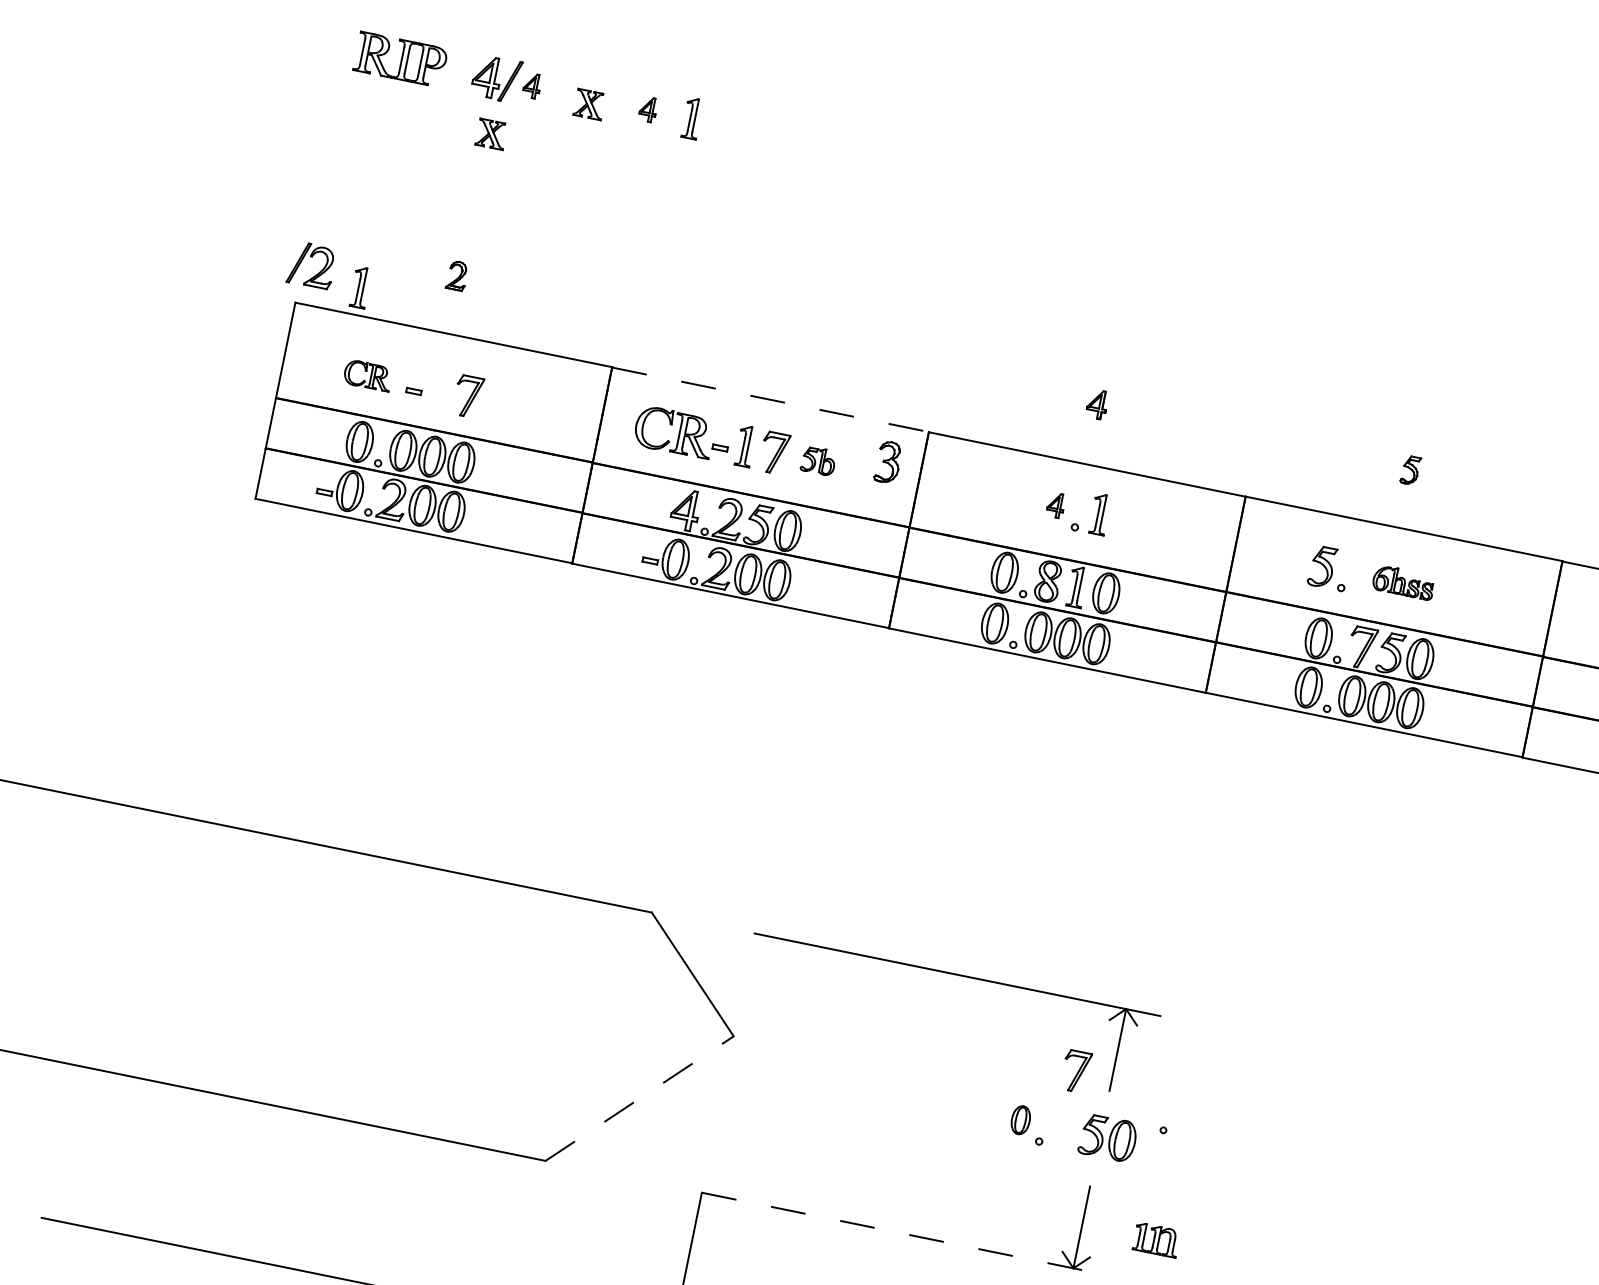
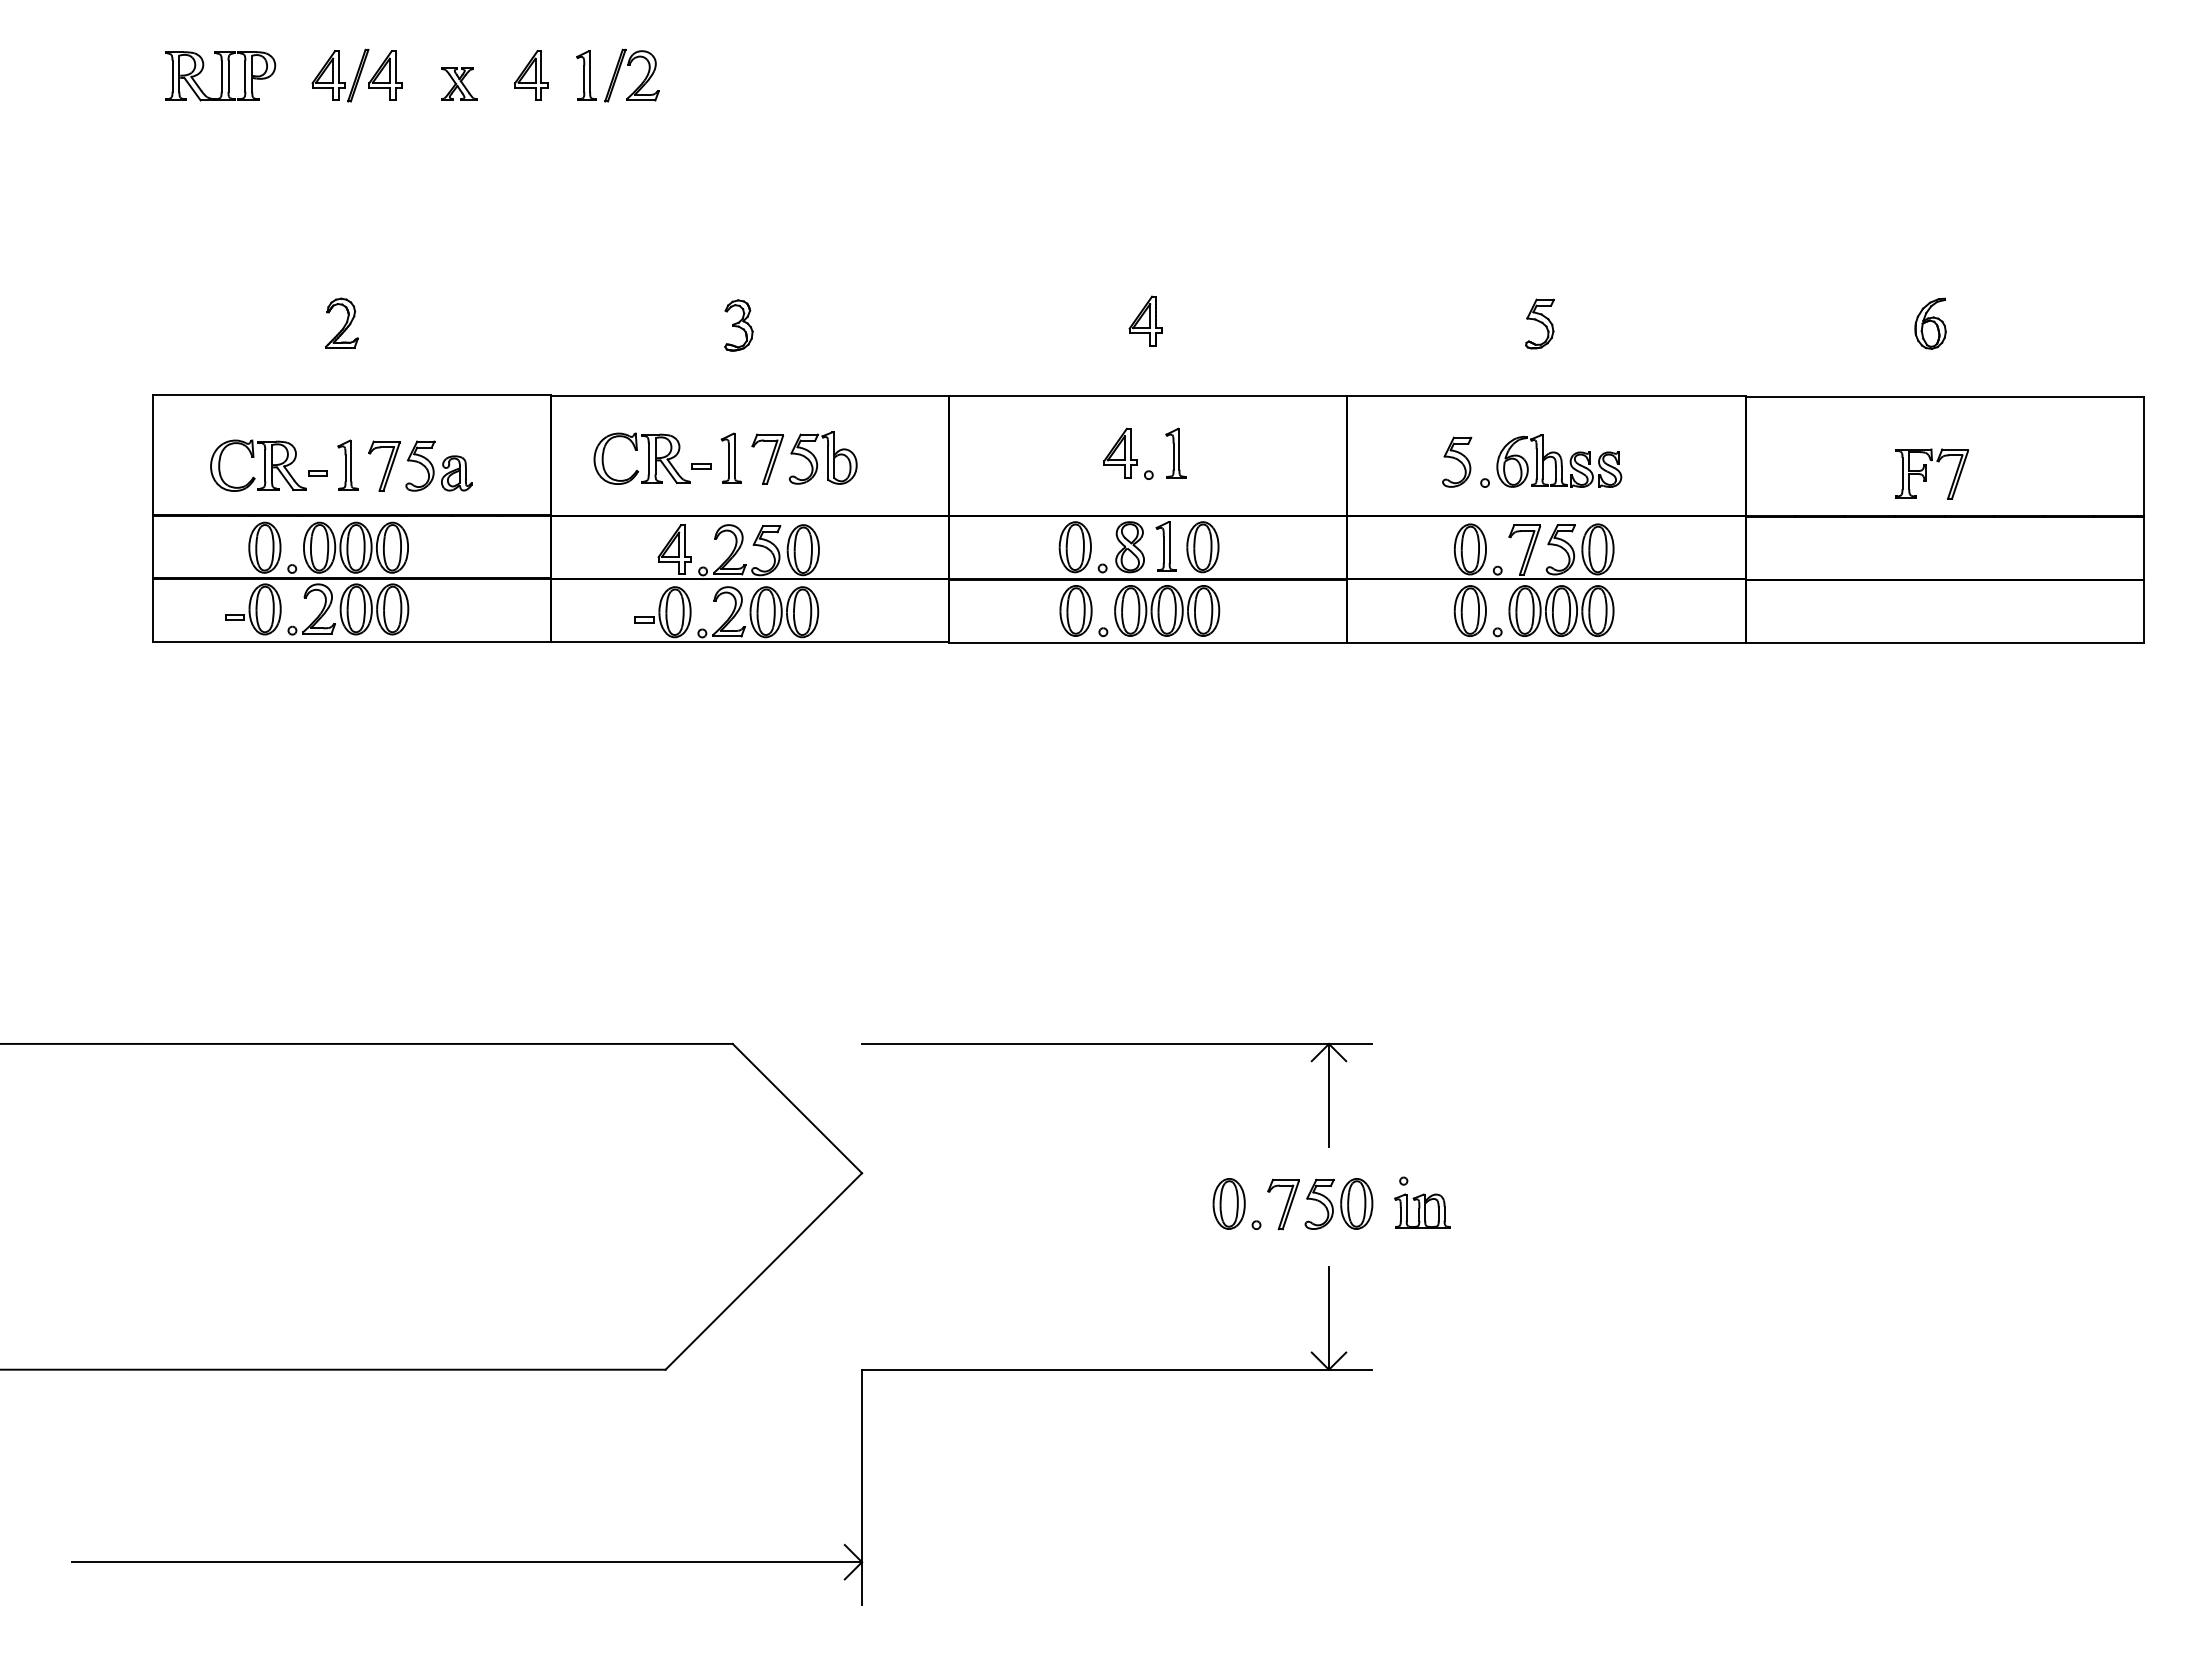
part: (532, 85) -> (385, 75), size x1.67
part: (648, 109) -> (531, 75), size x1.67
part: (491, 133) -> (348, 143), removed
part: (312, 257) -> (630, 65), moved
part: (457, 275) -> (341, 322), size x1.43
part: (360, 286) -> (347, 464), moved
part: (368, 375) -> (258, 465), size x1.67
line: (770, 399) -> (750, 395), dashed -> solid
part: (1097, 403) -> (1145, 320), size x1.43
part: (511, 404) -> (438, 465), added
part: (818, 460) -> (823, 457), size x1.67
part: (888, 462) -> (738, 325), moved
part: (1410, 469) -> (1539, 323), size x1.43
part: (1056, 504) -> (1120, 452), size x1.67
part: (1404, 582) -> (1559, 460), size x1.67
part: (1075, 1071) -> (1283, 1204), moved
line: (639, 1098) -> (763, 1271), dashed -> solid
part: (1020, 1119) -> (1228, 1203), size x1.43
line: (905, 1233) -> (1117, 1369), dashed -> solid
part: (1156, 1239) -> (1422, 1210), moved

